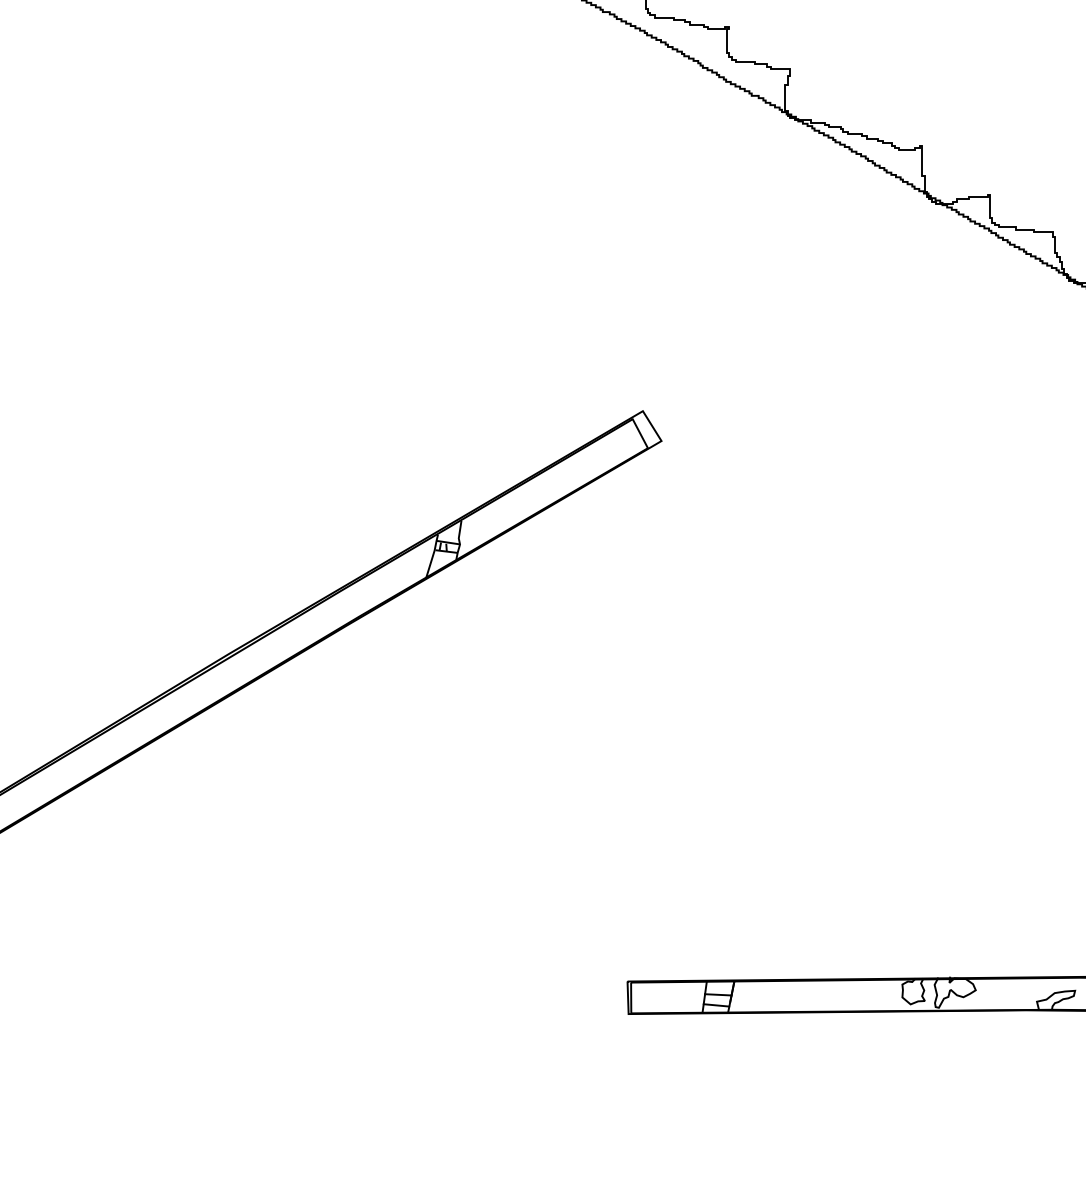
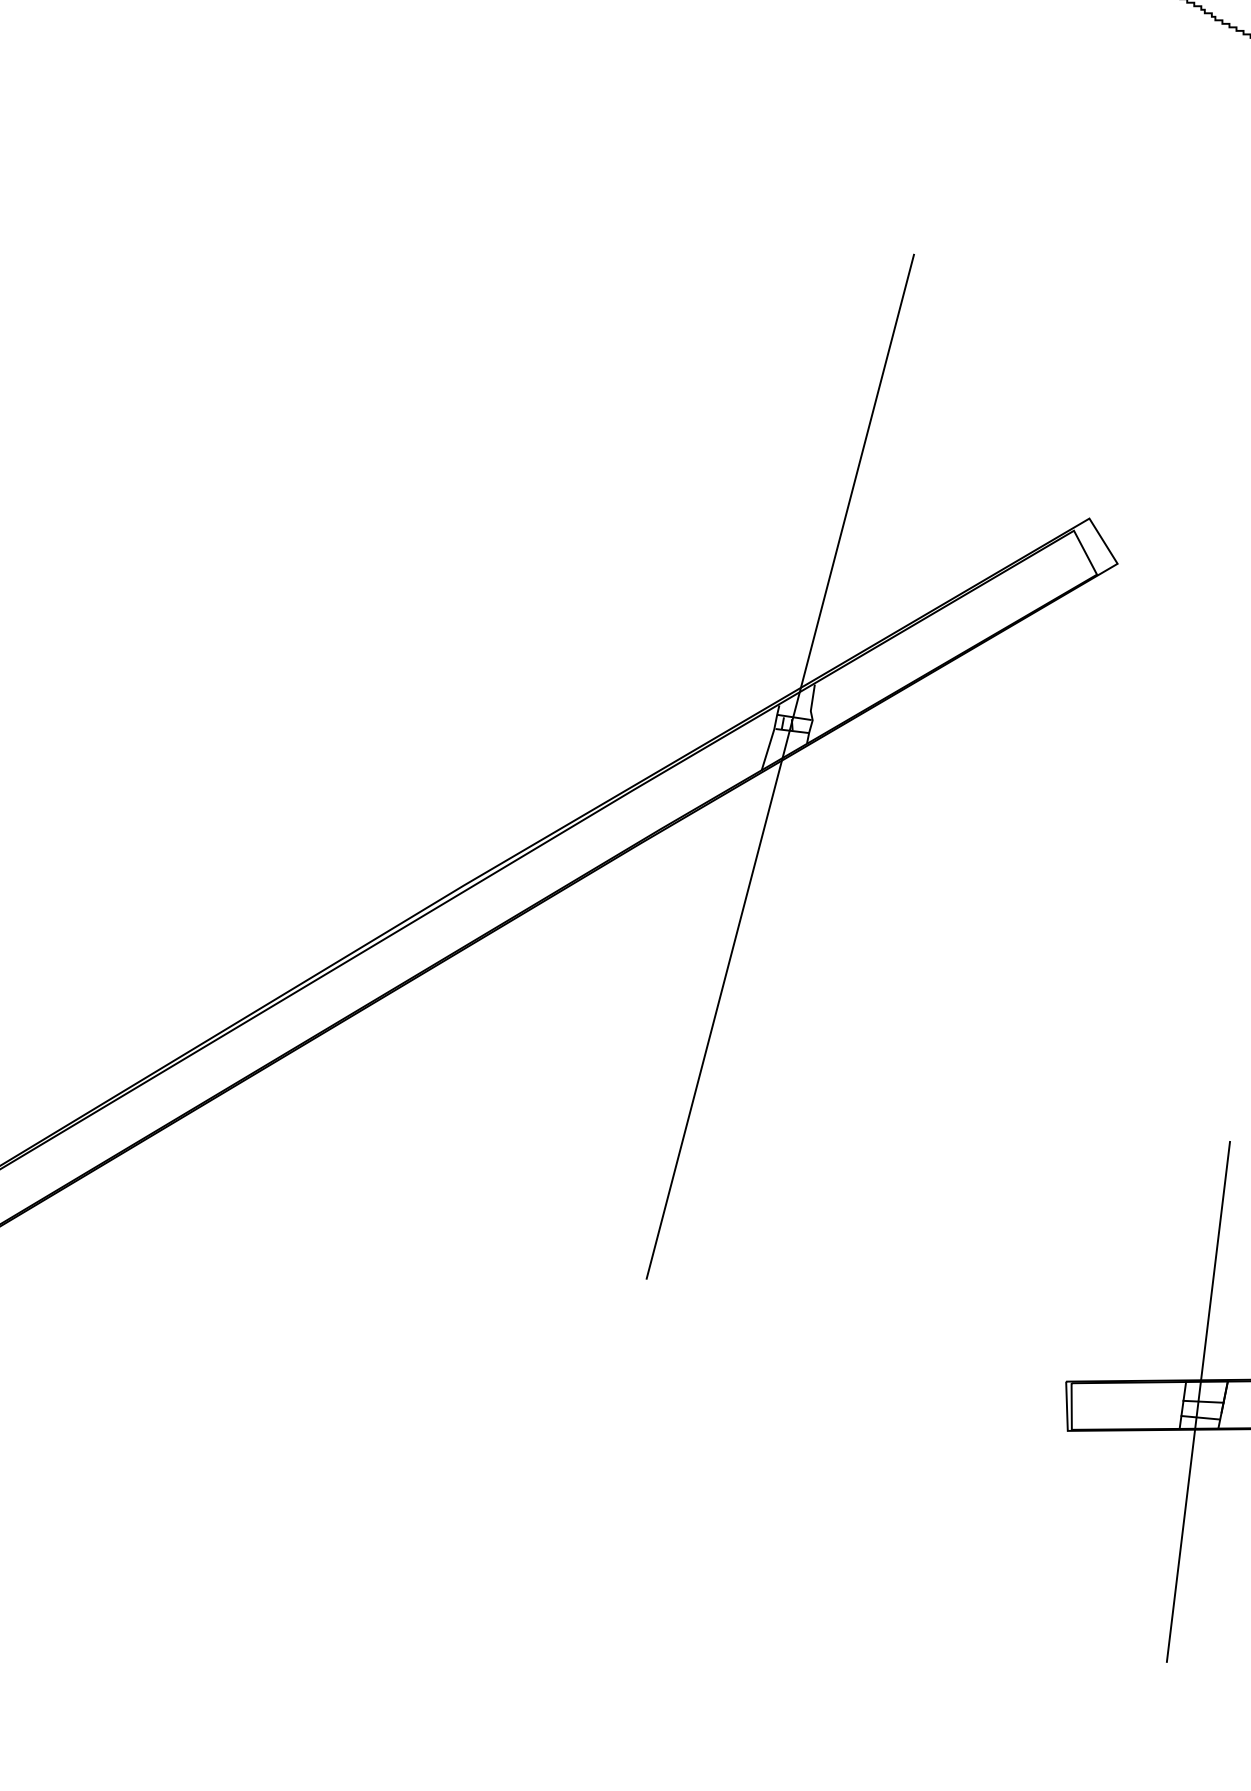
line: (438, 574) -> (780, 765), added
line: (714, 994) -> (1197, 1401), added

